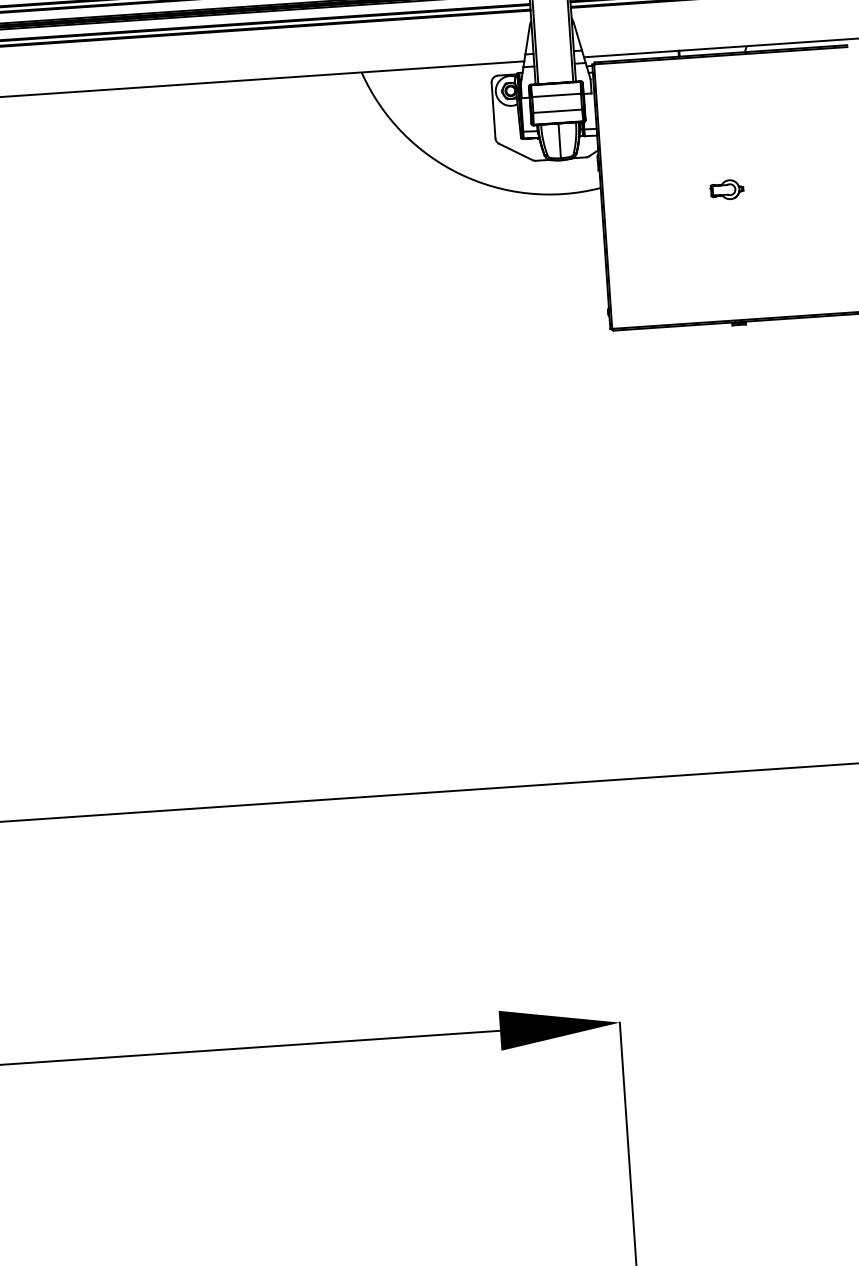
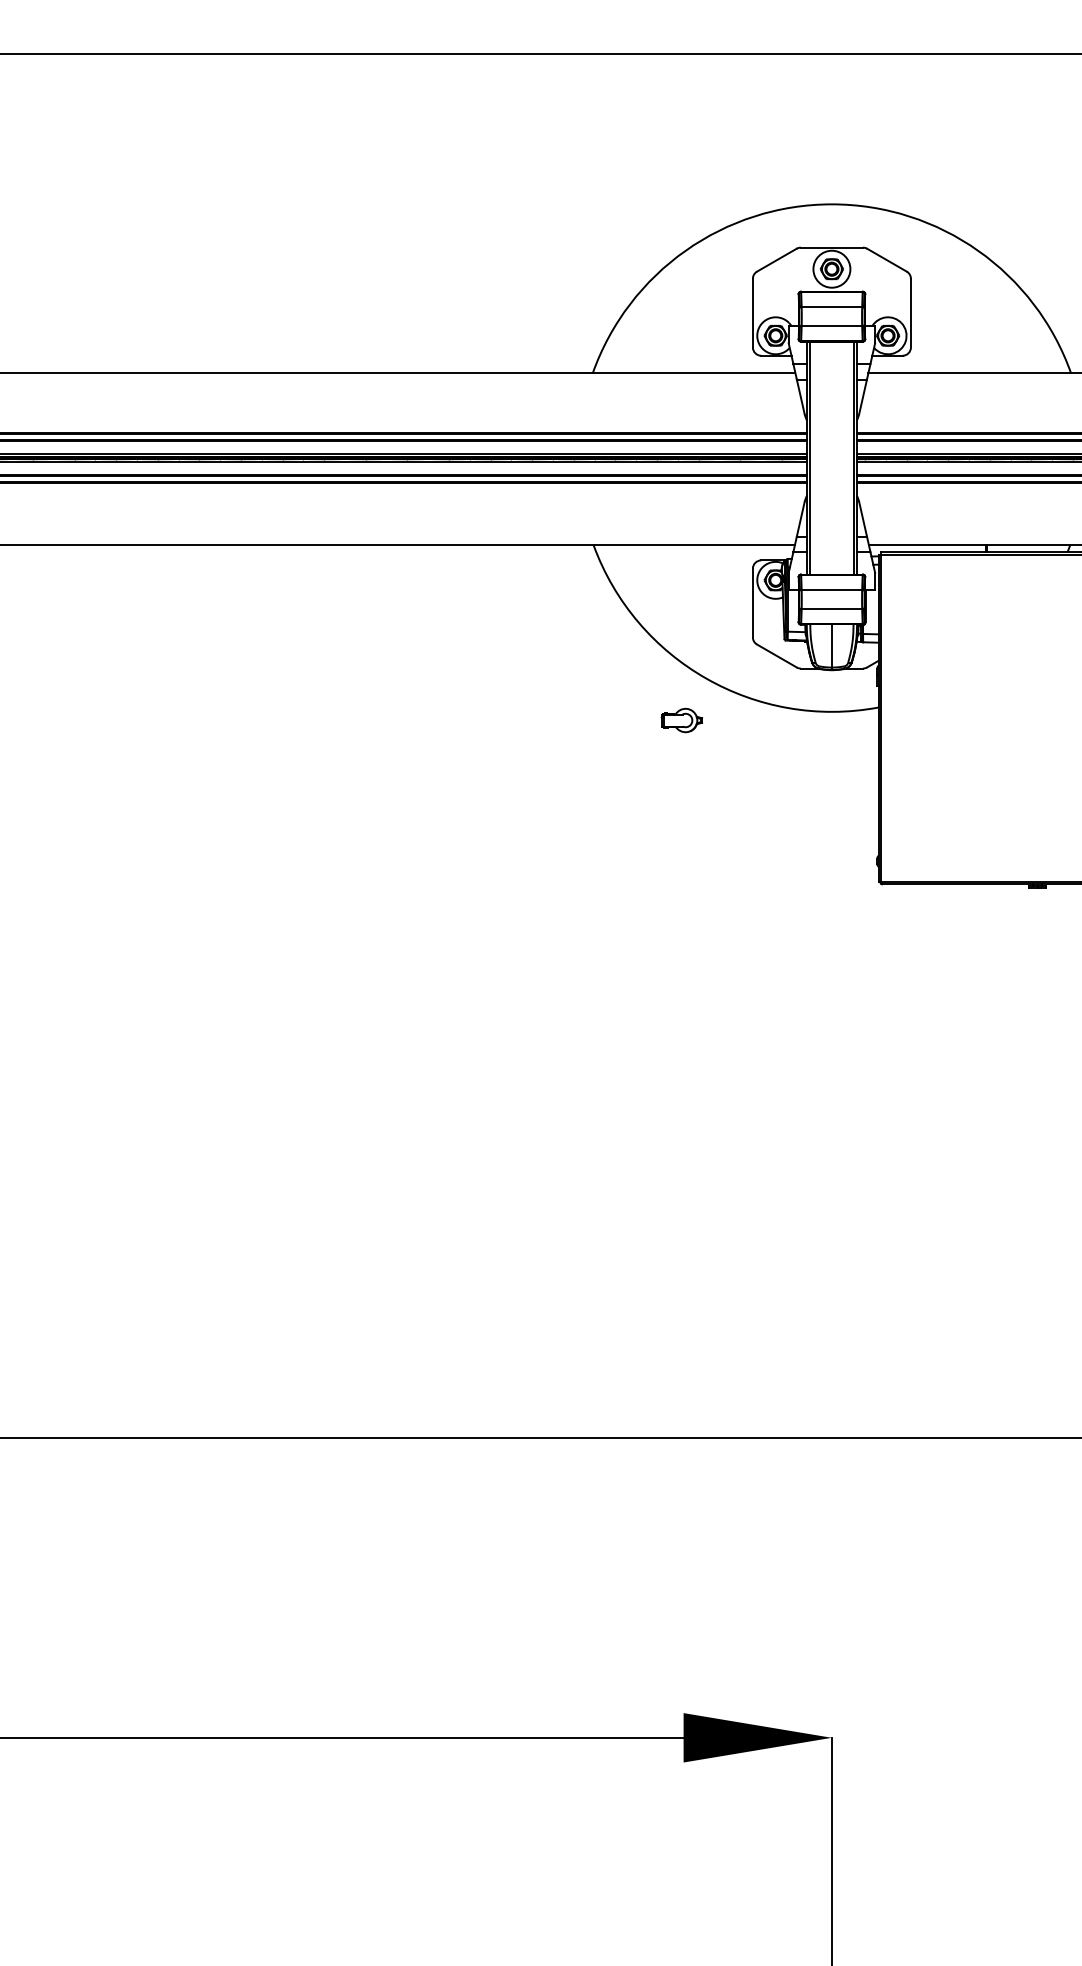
part: (726, 189) -> (681, 720), moved

